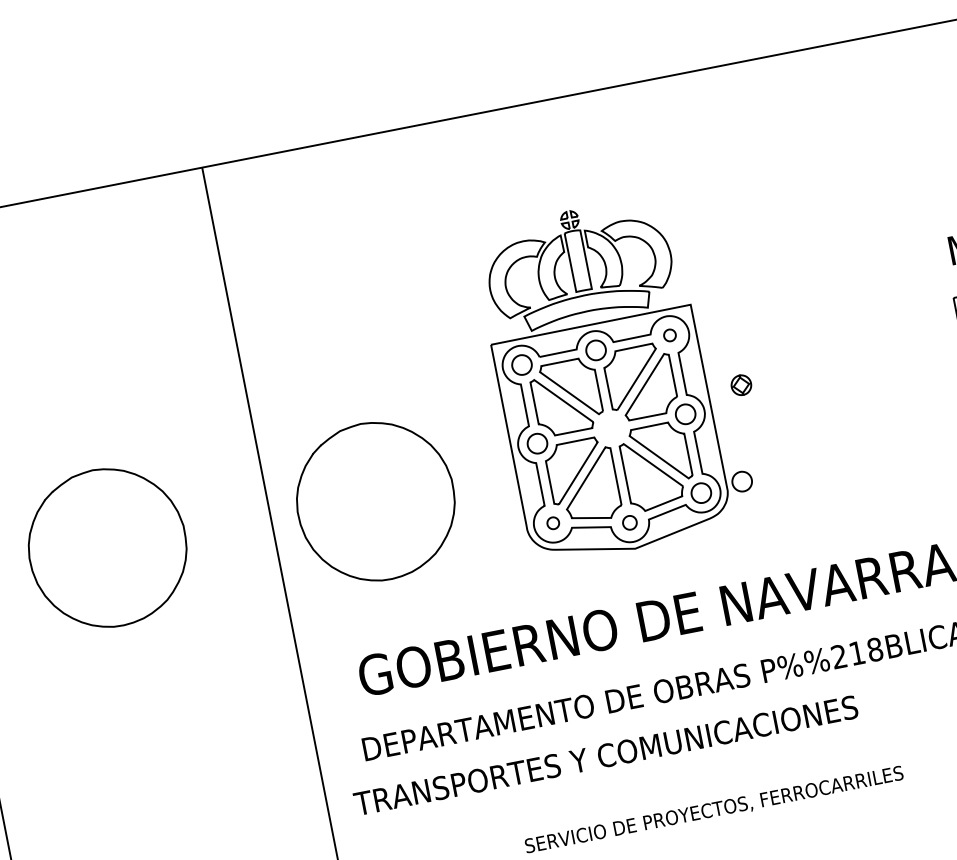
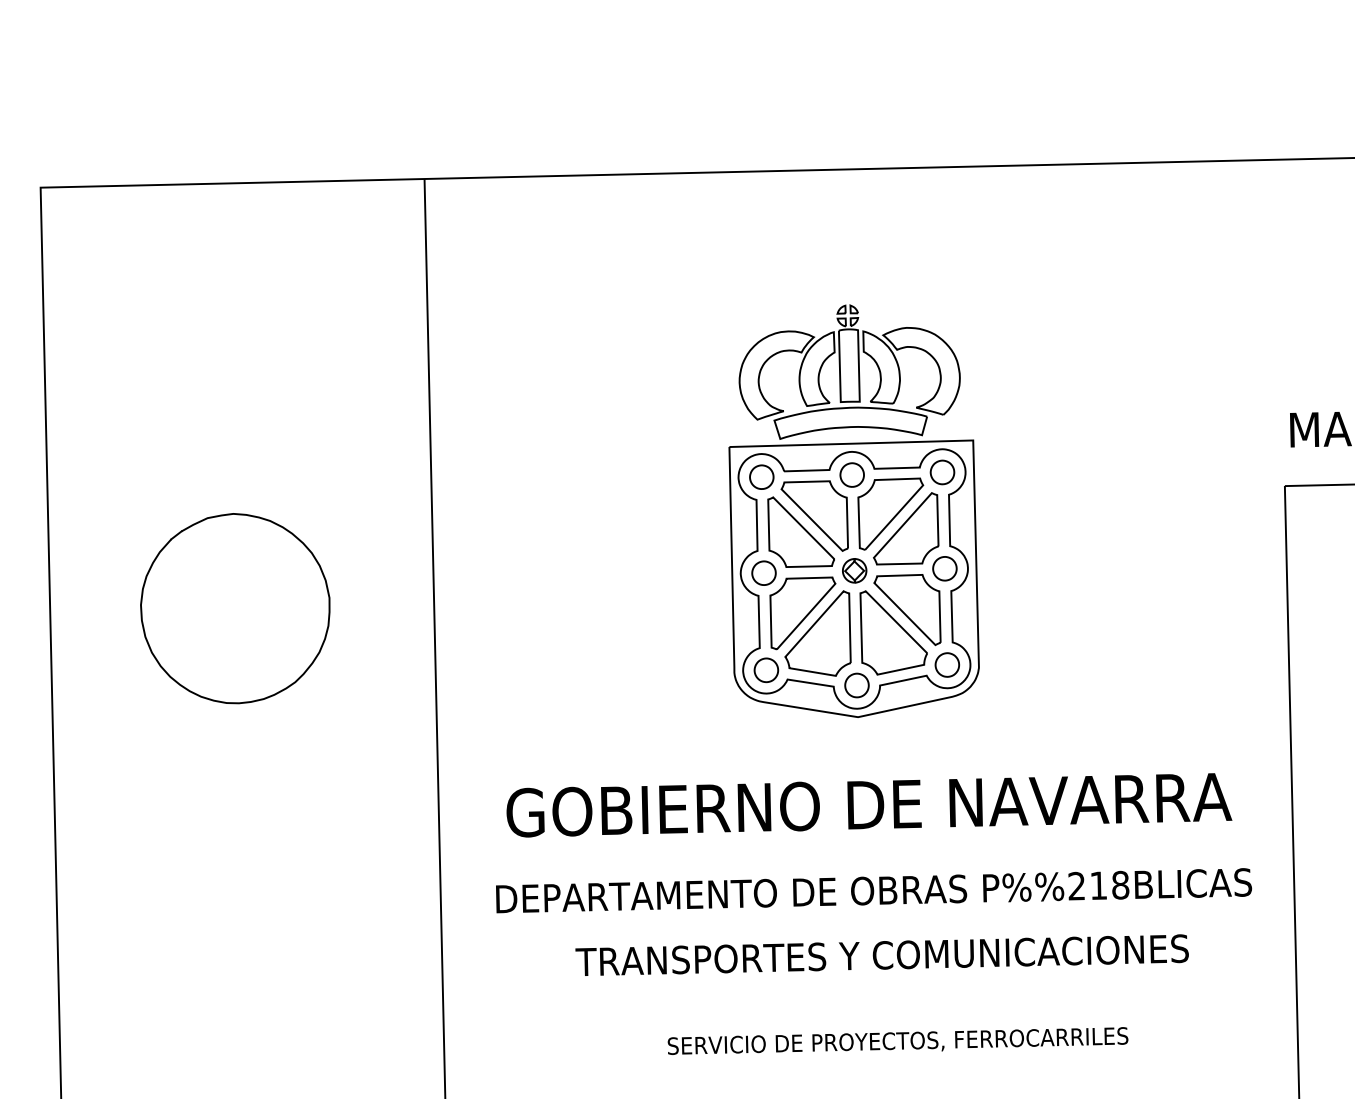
part: (669, 335) -> (942, 472), size x1.67
part: (741, 385) -> (854, 570), moved
part: (741, 481) -> (997, 659), removed
part: (375, 501) -> (561, 608), removed
part: (629, 522) -> (856, 685), size x1.43
part: (553, 523) -> (766, 670), size x1.67
text: (605, 754) -> (881, 954), moved

